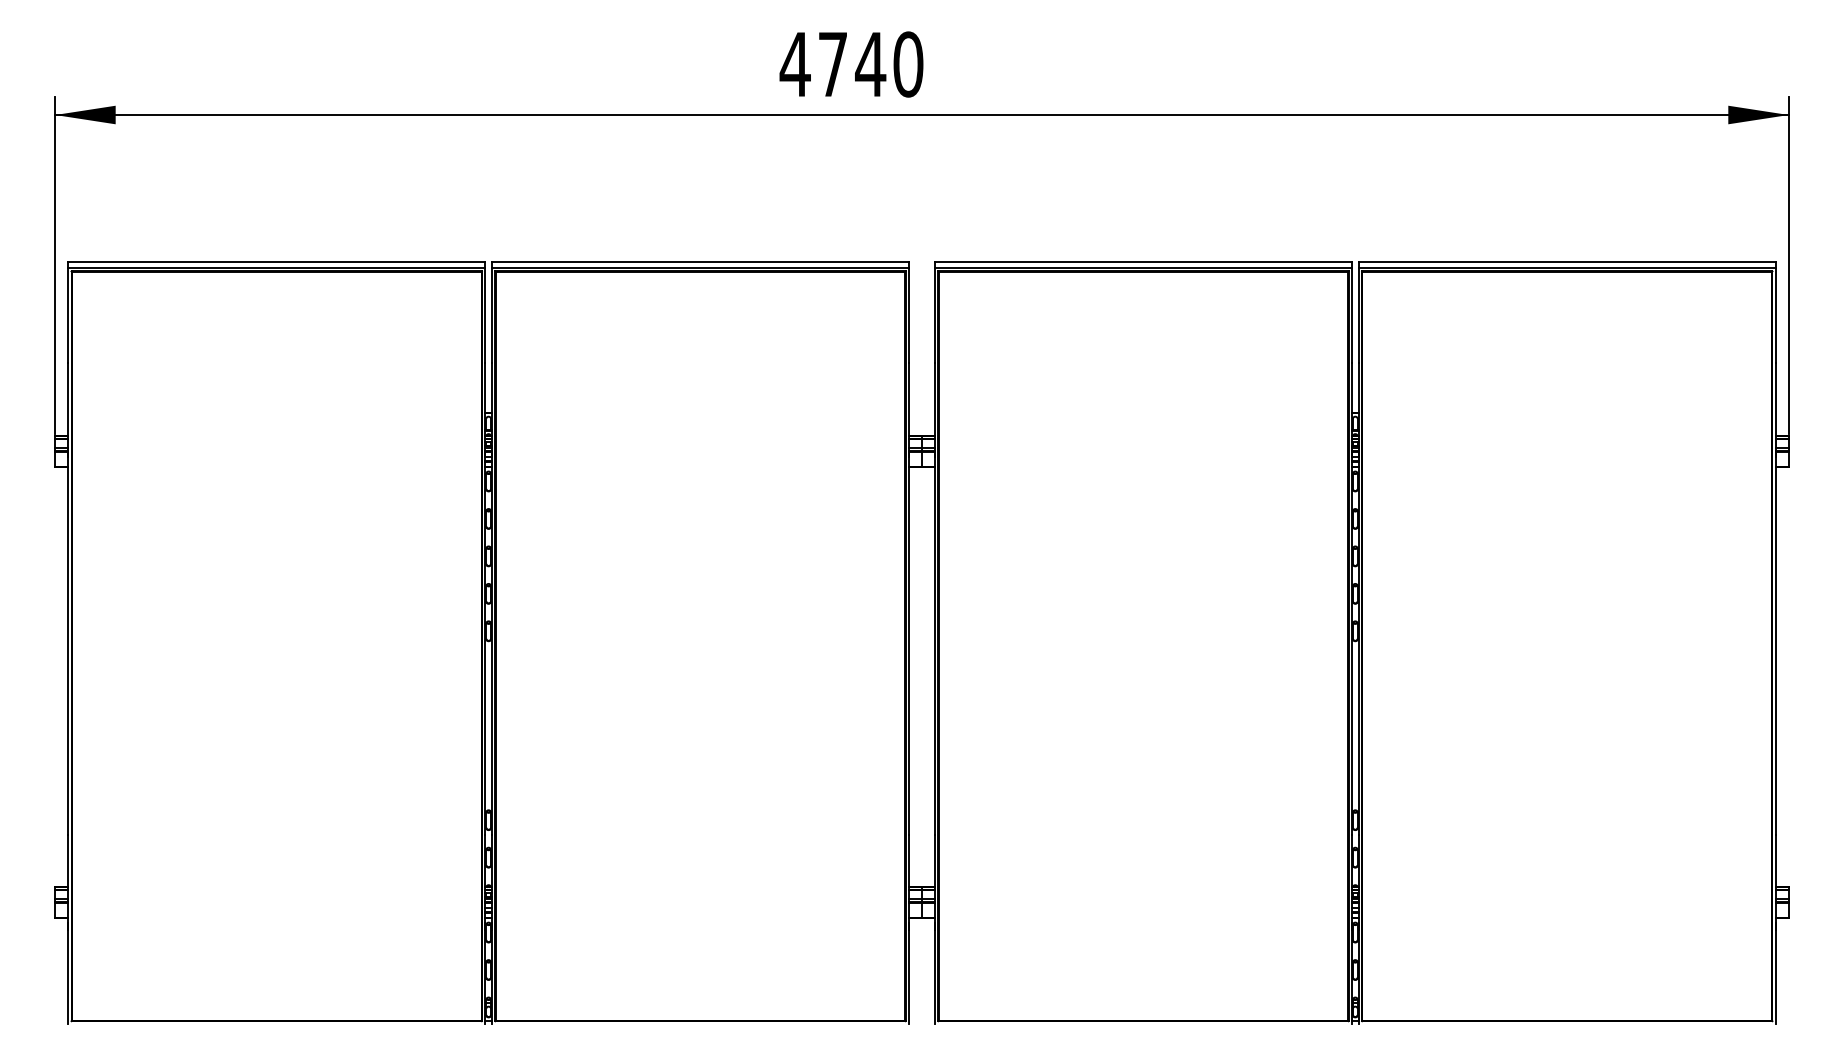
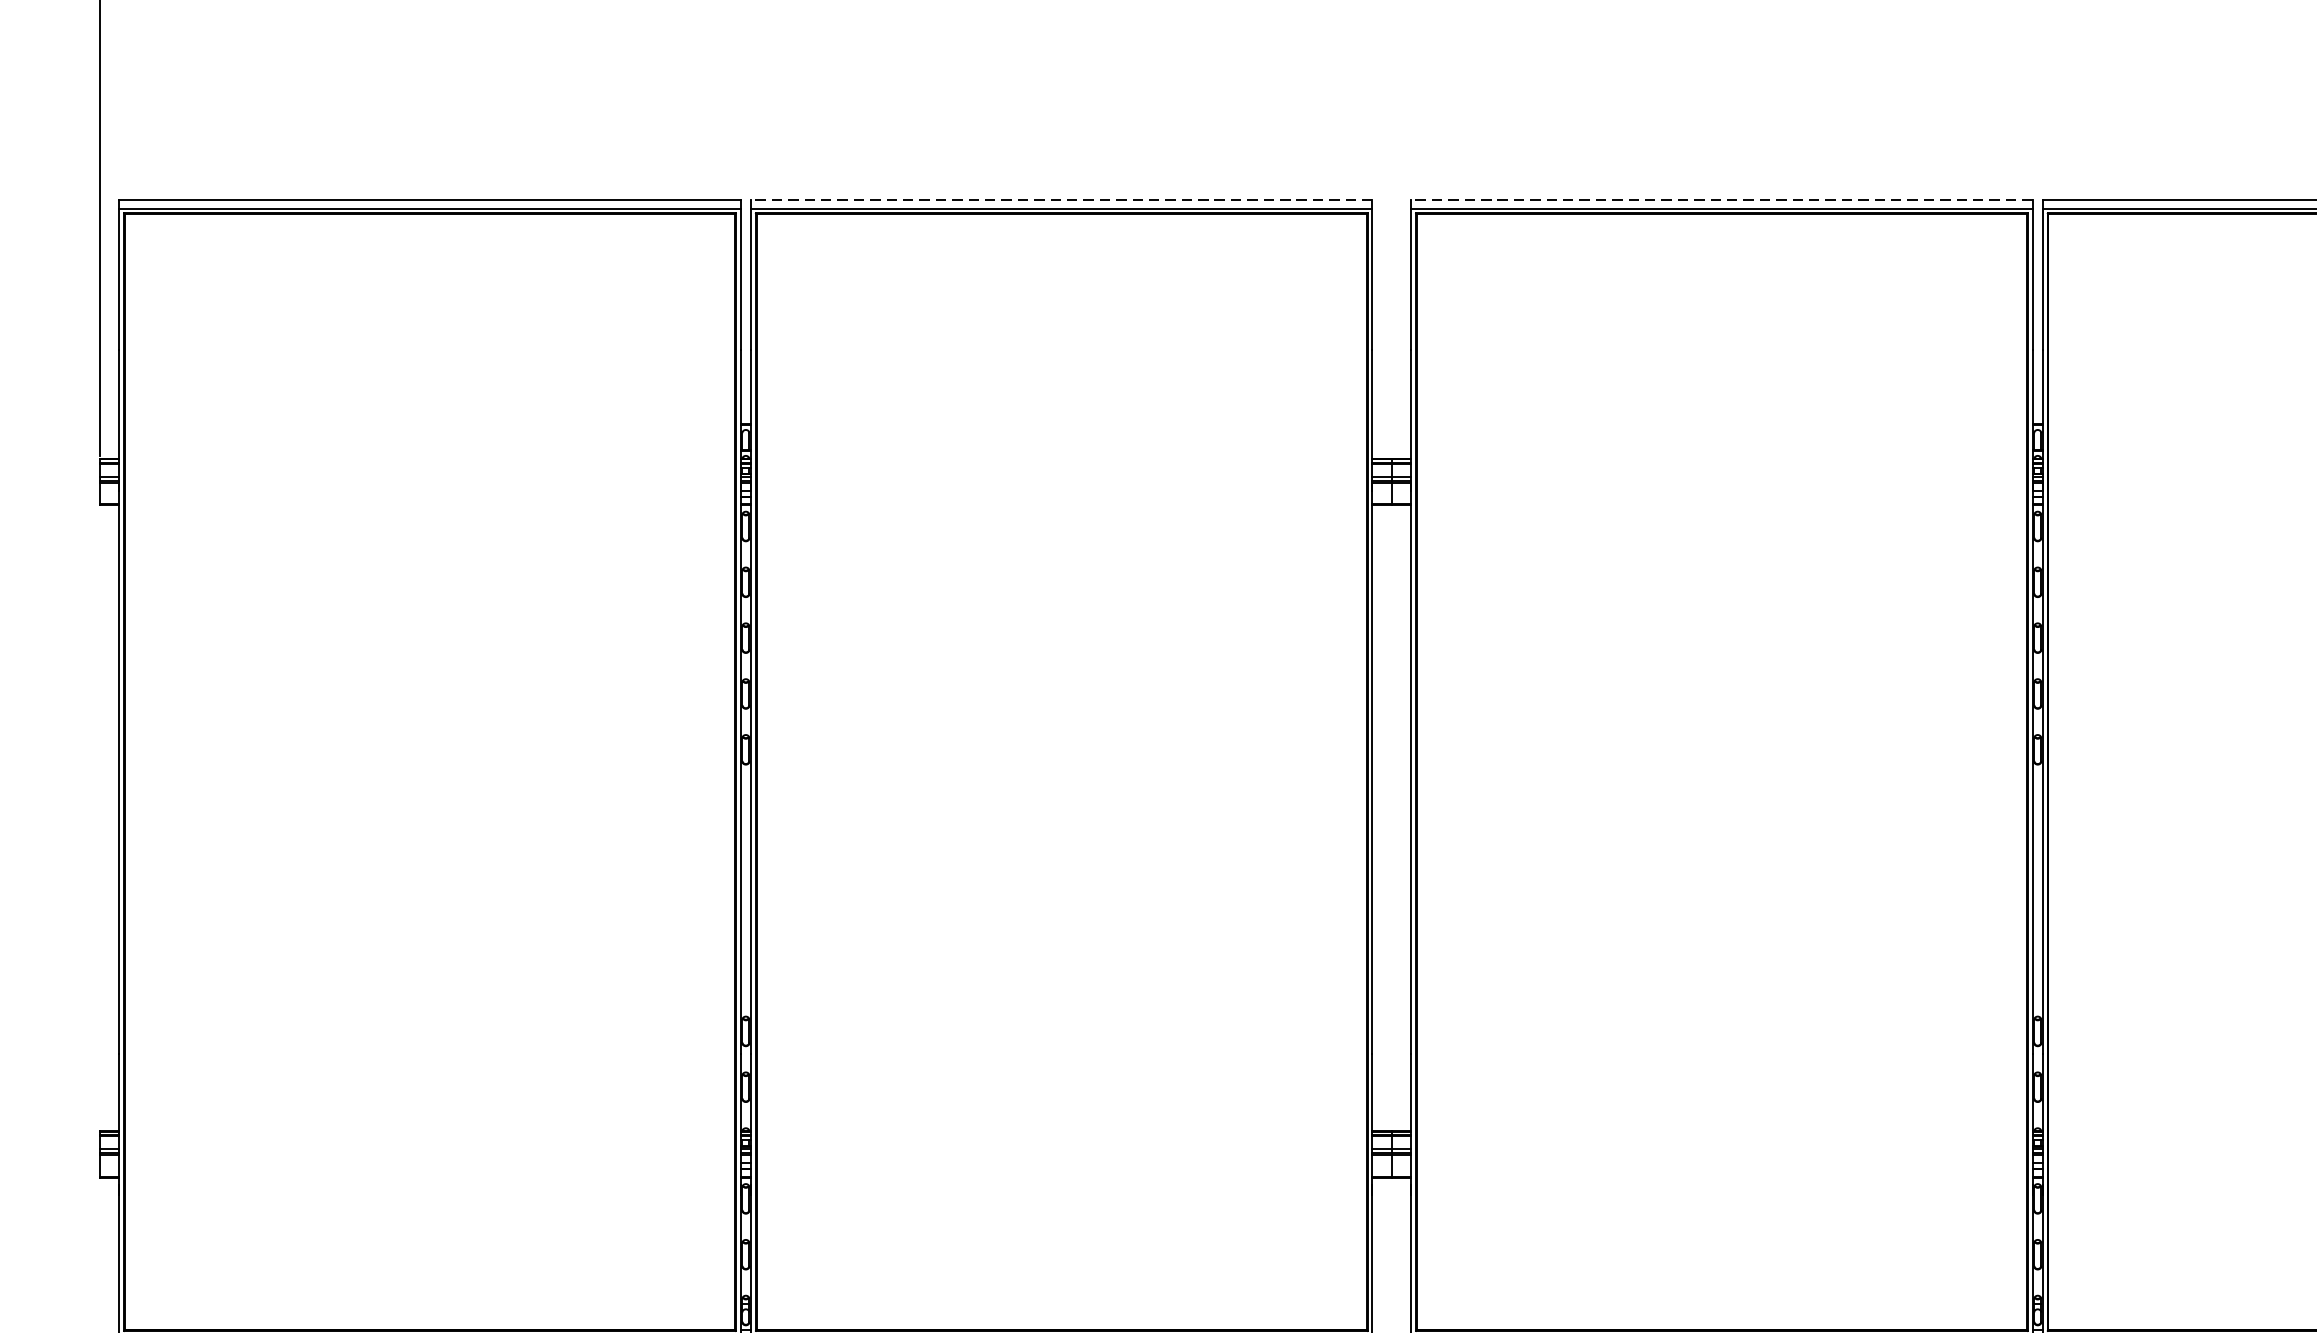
line: (700, 262) -> (1061, 200), solid -> dashed
line: (1142, 262) -> (1720, 200), solid -> dashed

